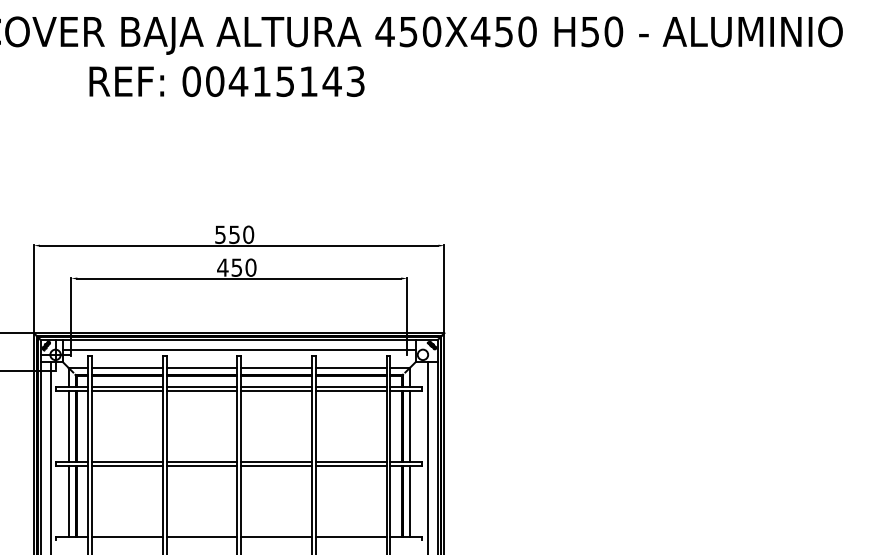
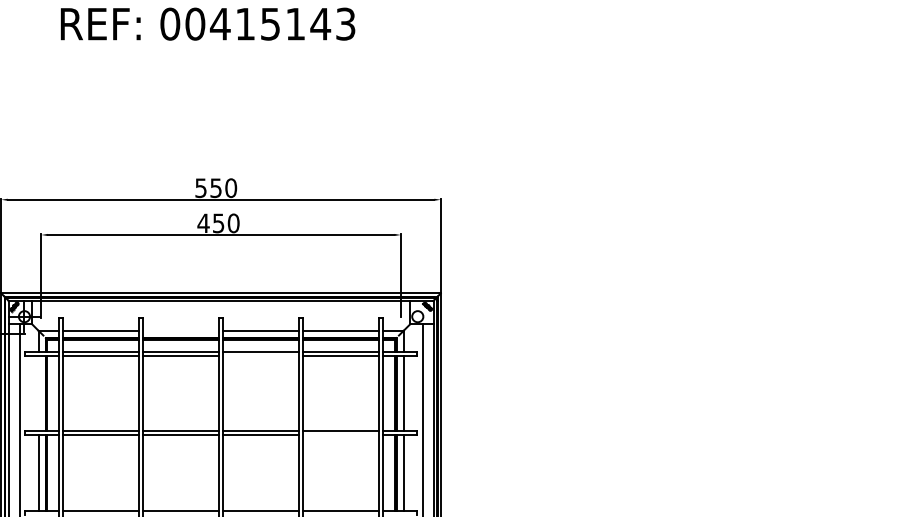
line: (238, 350) -> (220, 312), removed
line: (201, 368) -> (180, 331), removed
line: (276, 391) -> (260, 355), removed
line: (68, 426) -> (38, 393), removed
line: (350, 465) -> (340, 435), removed

